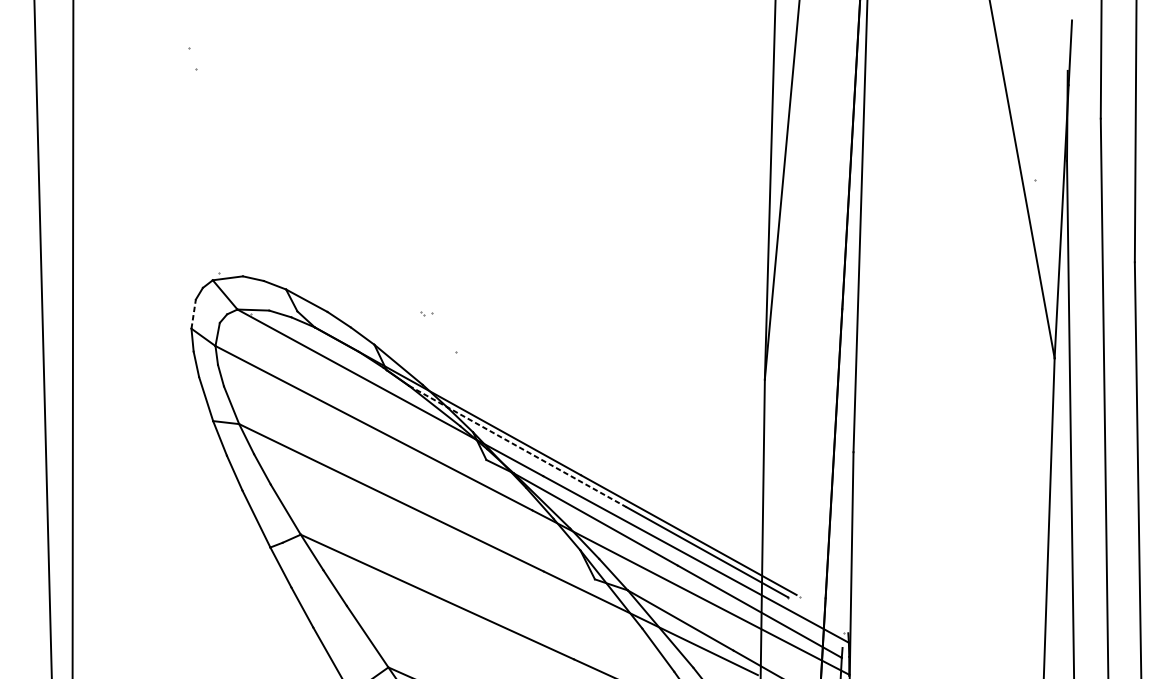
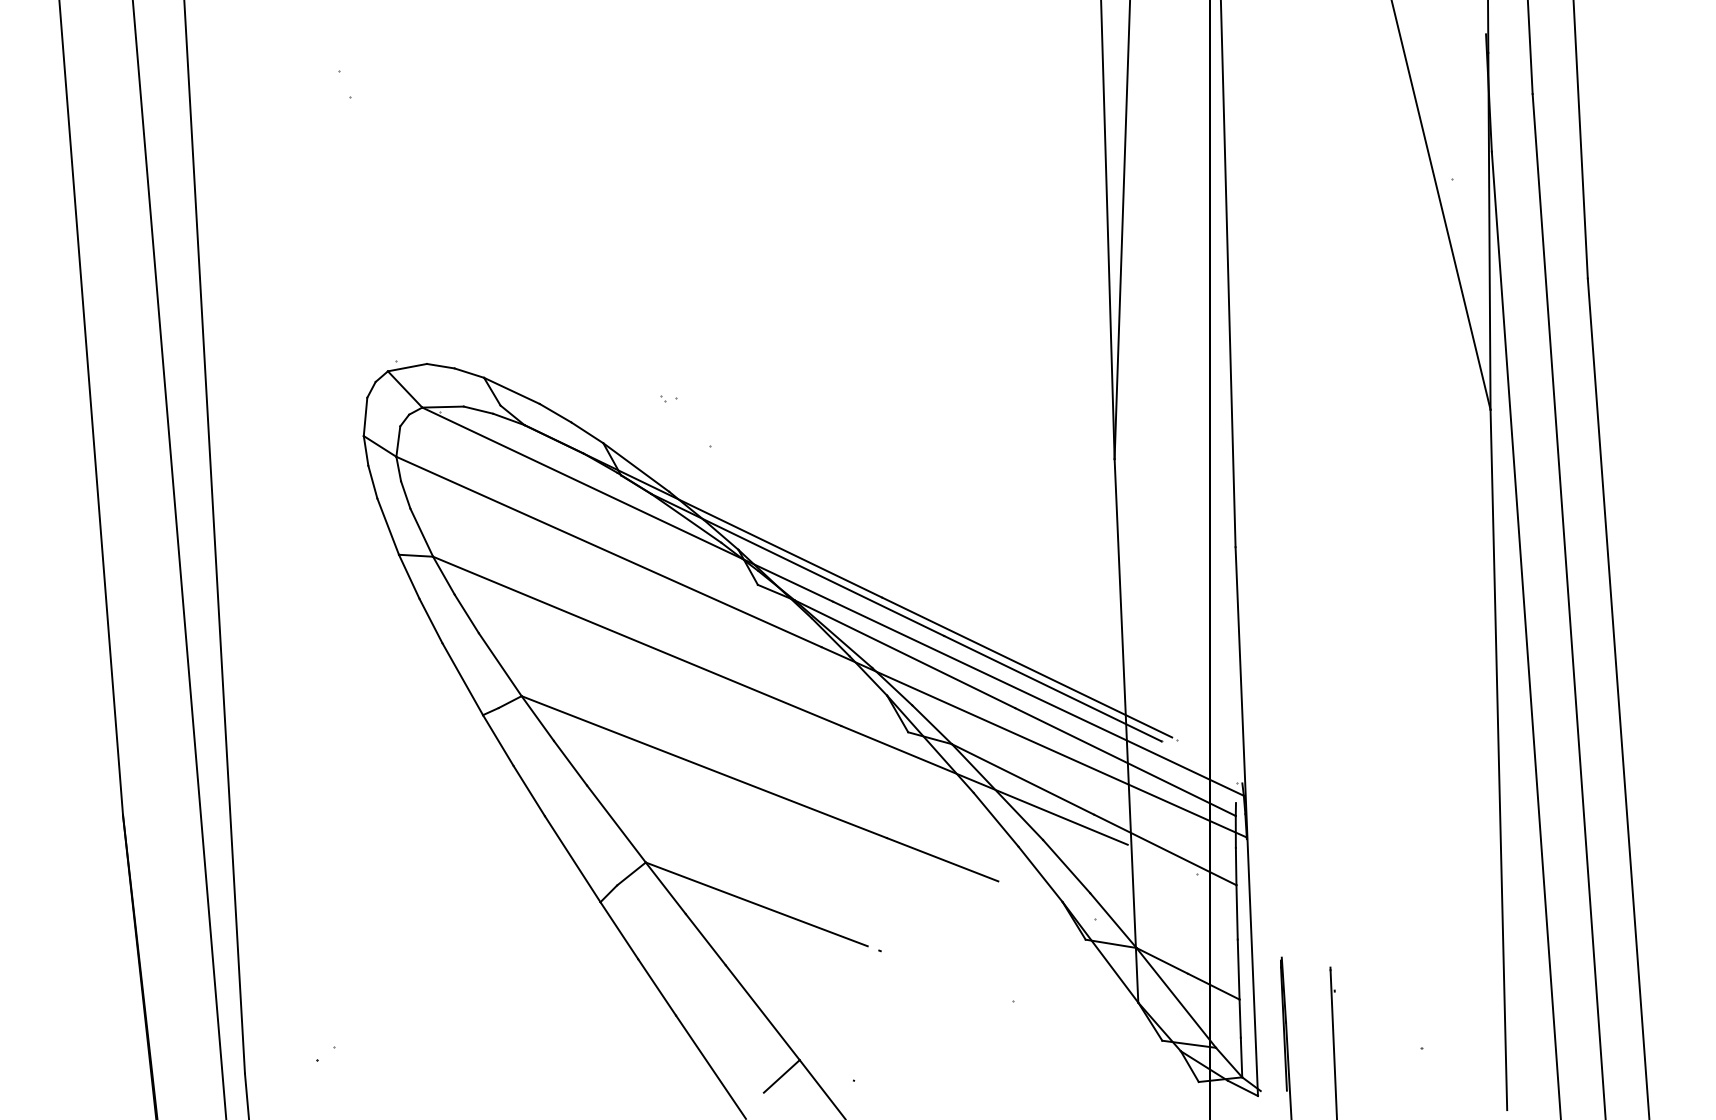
line: (193, 313) -> (365, 416), dashed -> solid
line: (517, 446) -> (797, 564), dashed -> solid

